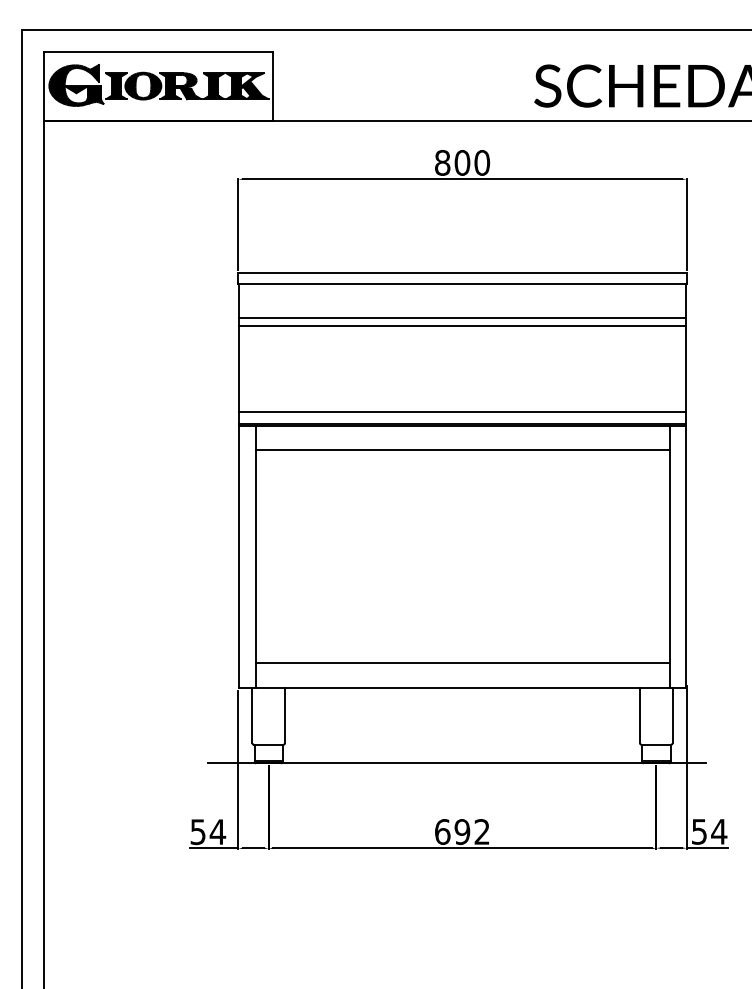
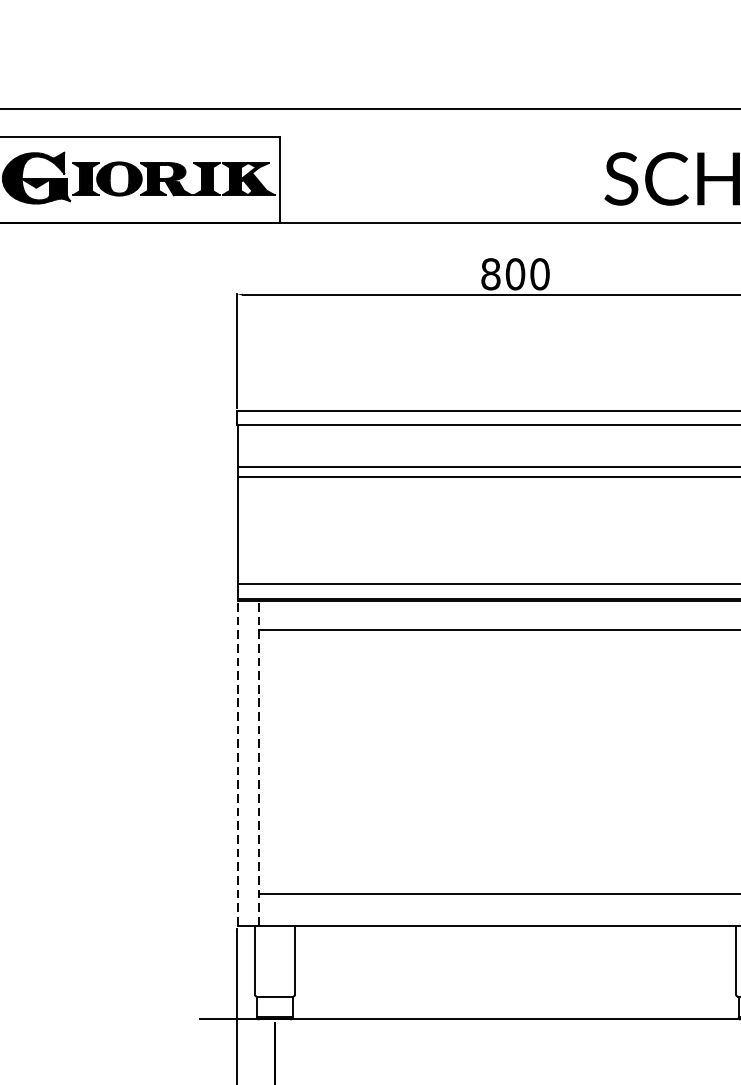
line: (238, 556) -> (237, 762), solid -> dashed
line: (255, 556) -> (258, 762), solid -> dashed

